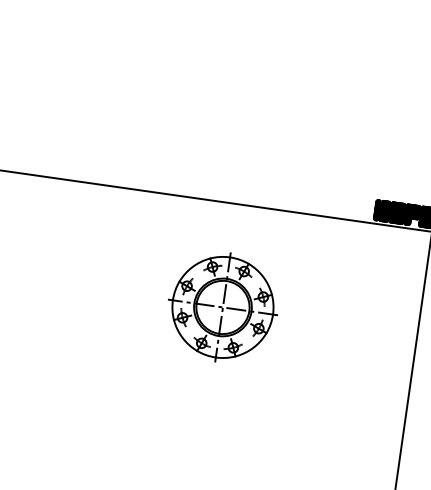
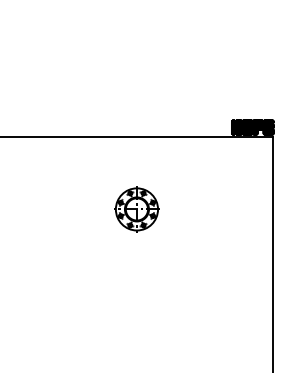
part: (222, 307) -> (136, 209), size x0.6

